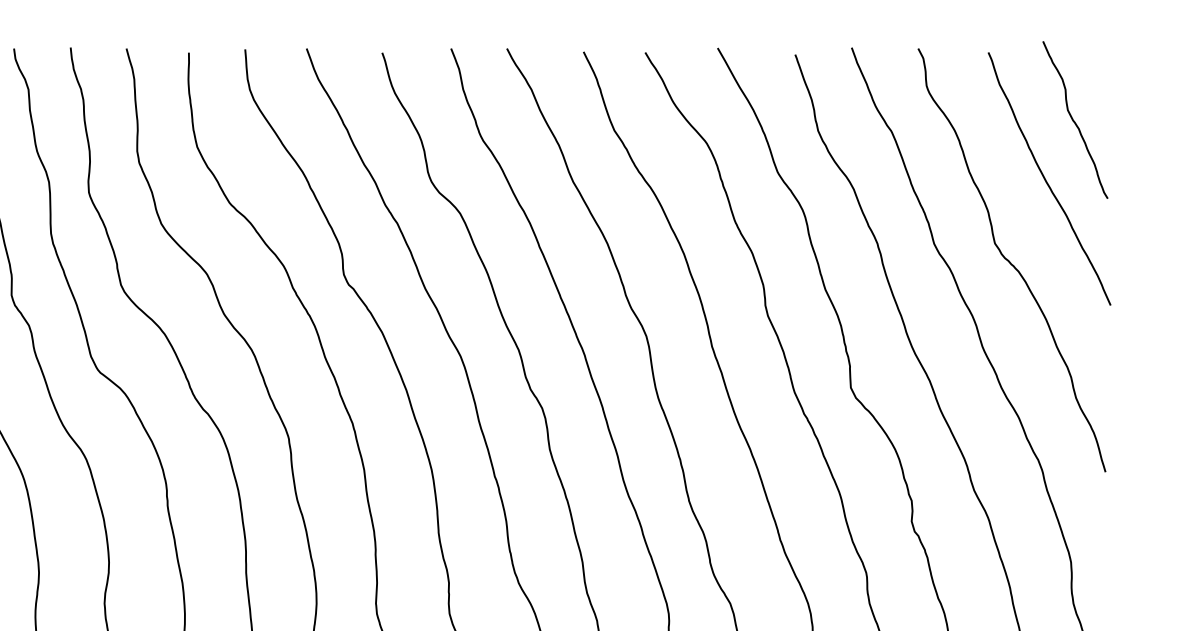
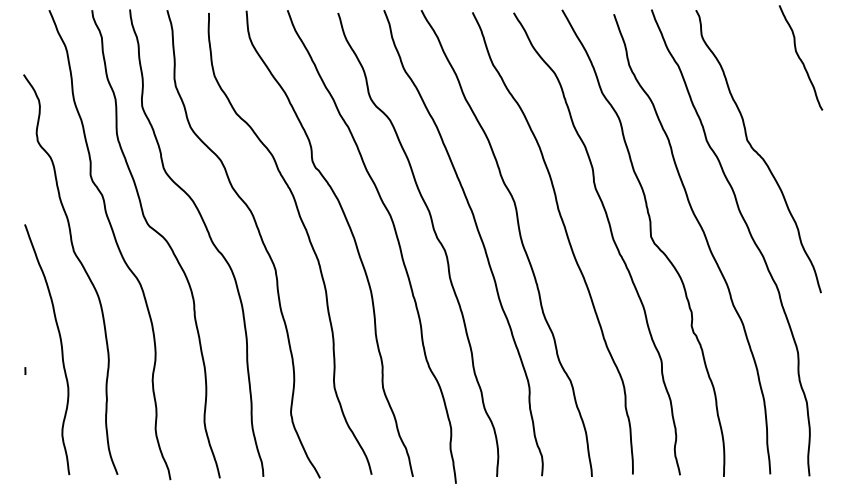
curve: (1046, 177) -> (781, 96), removed

